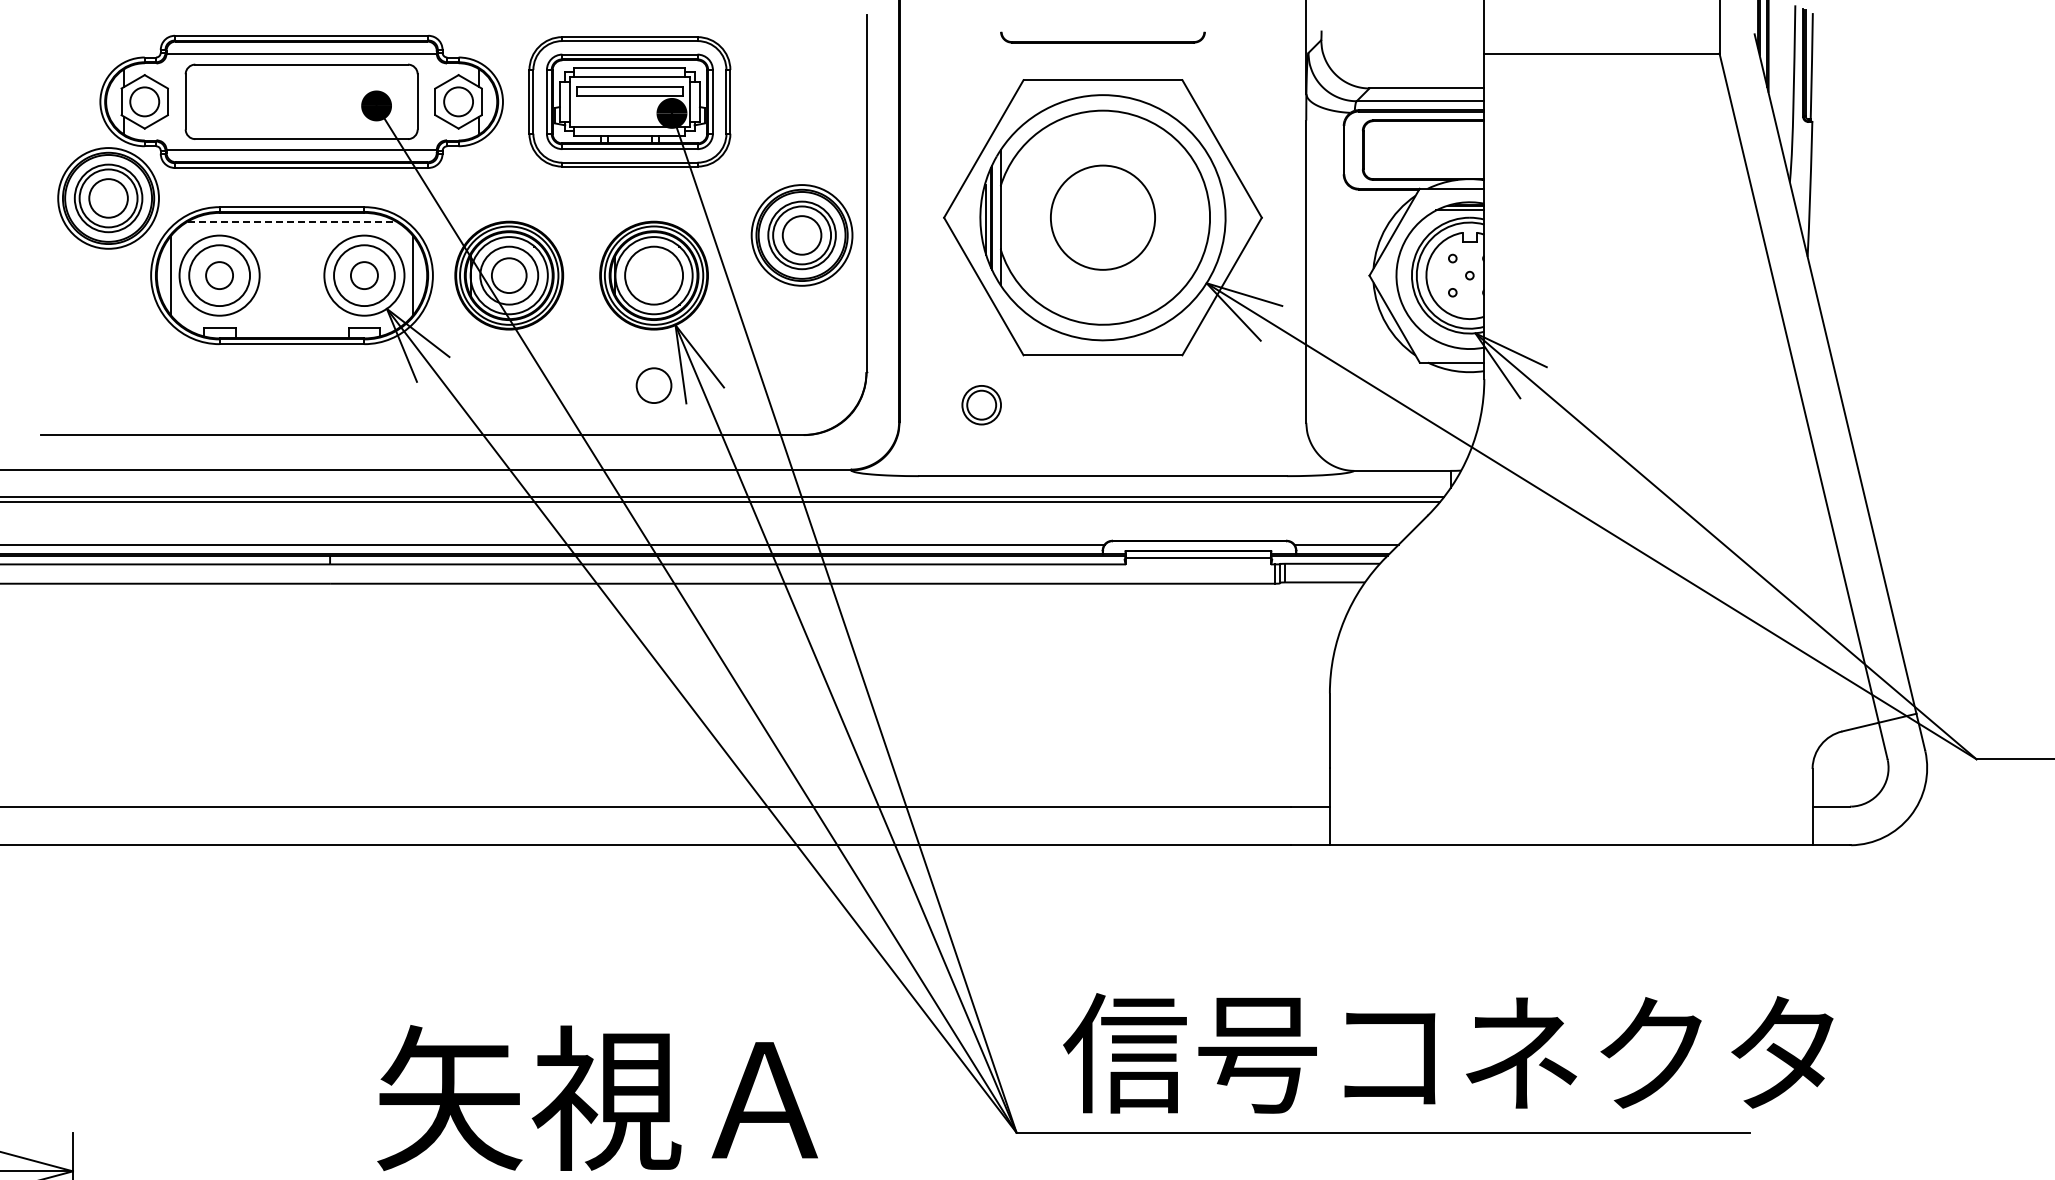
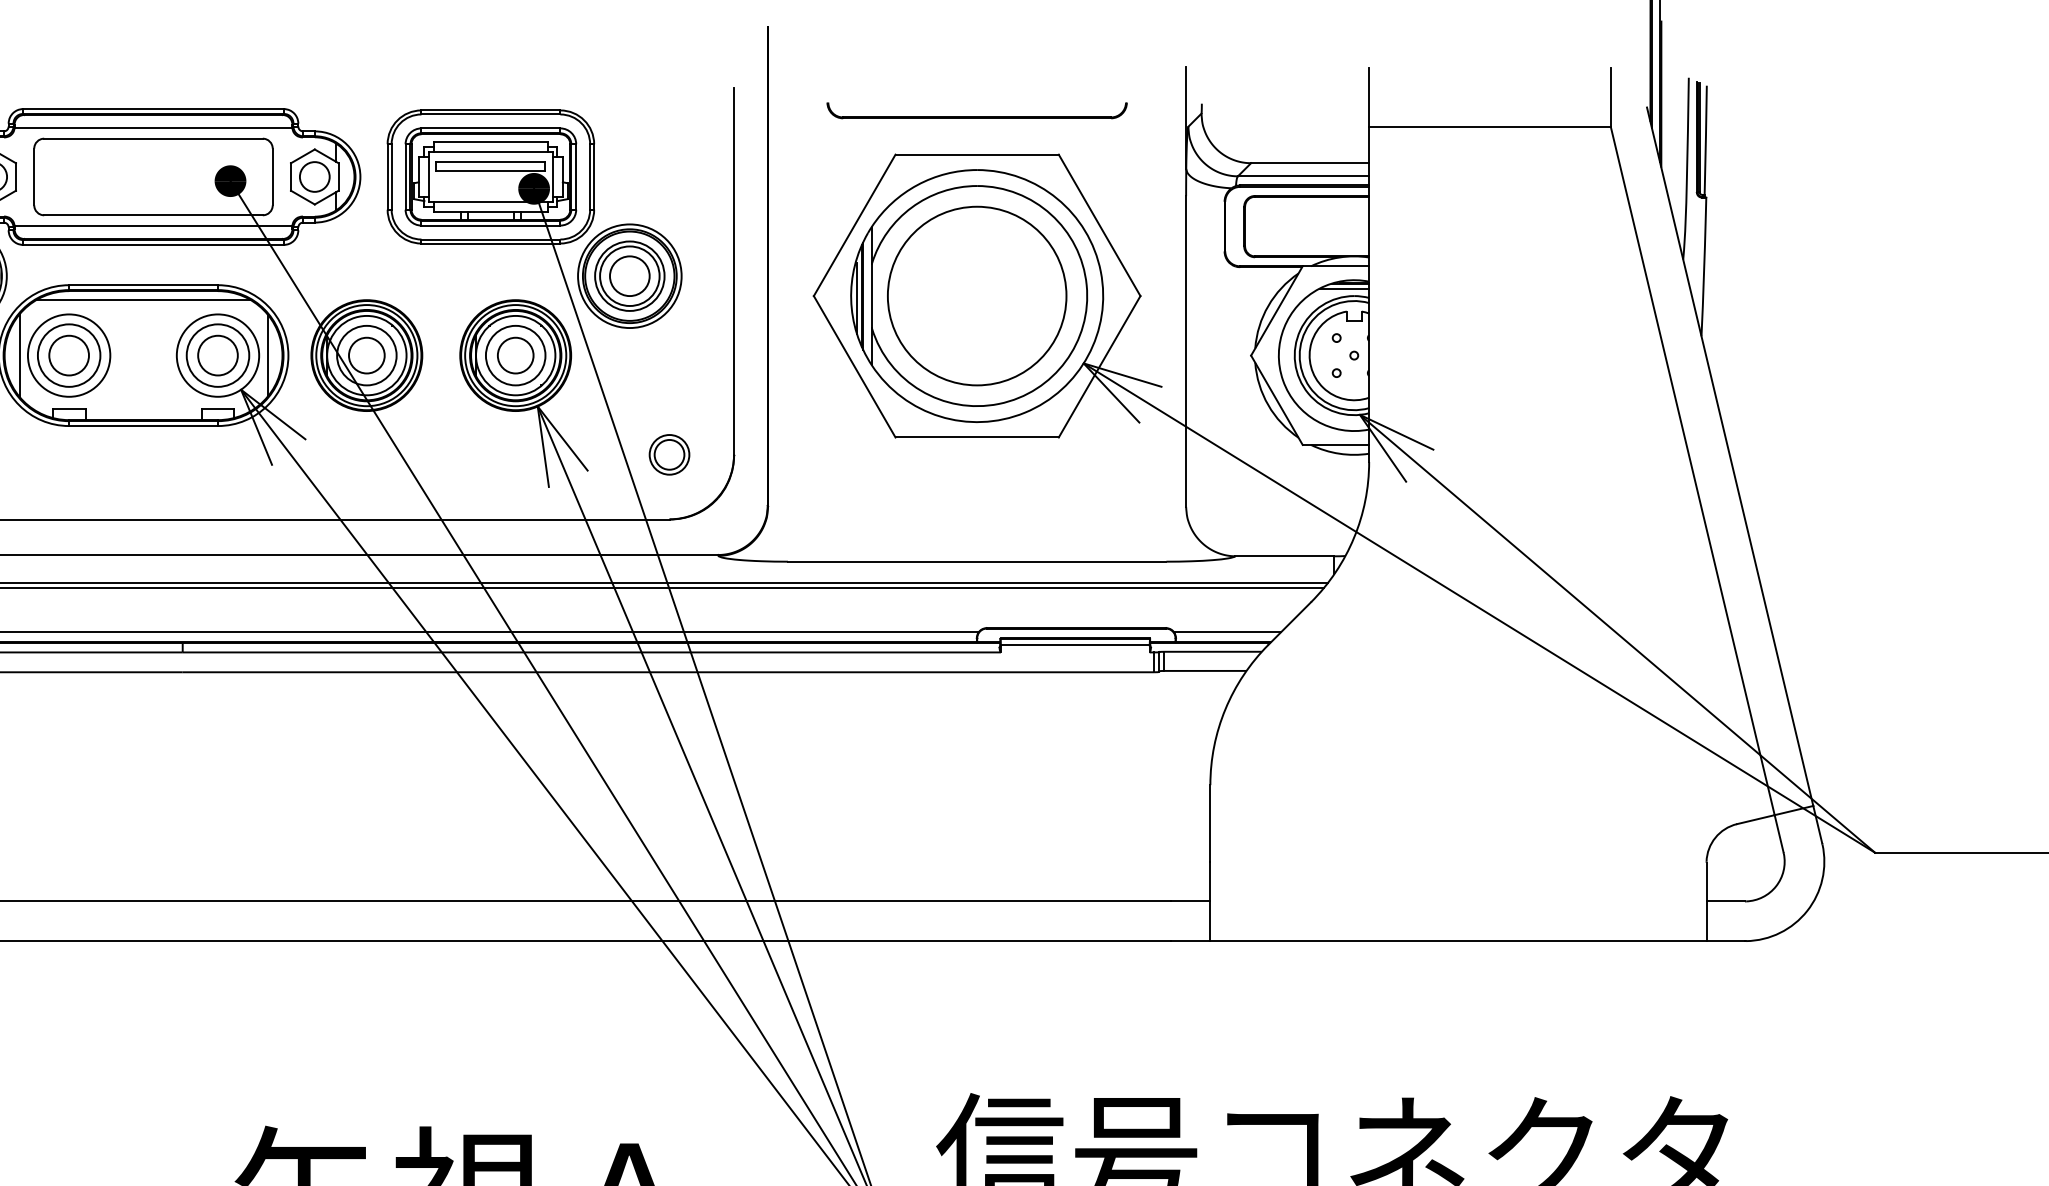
part: (1102, 37) -> (976, 110), size x1.43
circle: (1102, 217) -> (976, 295), size x1.67
line: (292, 221) -> (144, 299), dashed -> solid
part: (801, 235) -> (629, 276), moved
circle: (219, 275) -> (69, 355), size x1.43
circle: (364, 275) -> (218, 355), size x1.43
circle: (653, 385) -> (515, 355), moved
part: (981, 405) -> (669, 455), moved

